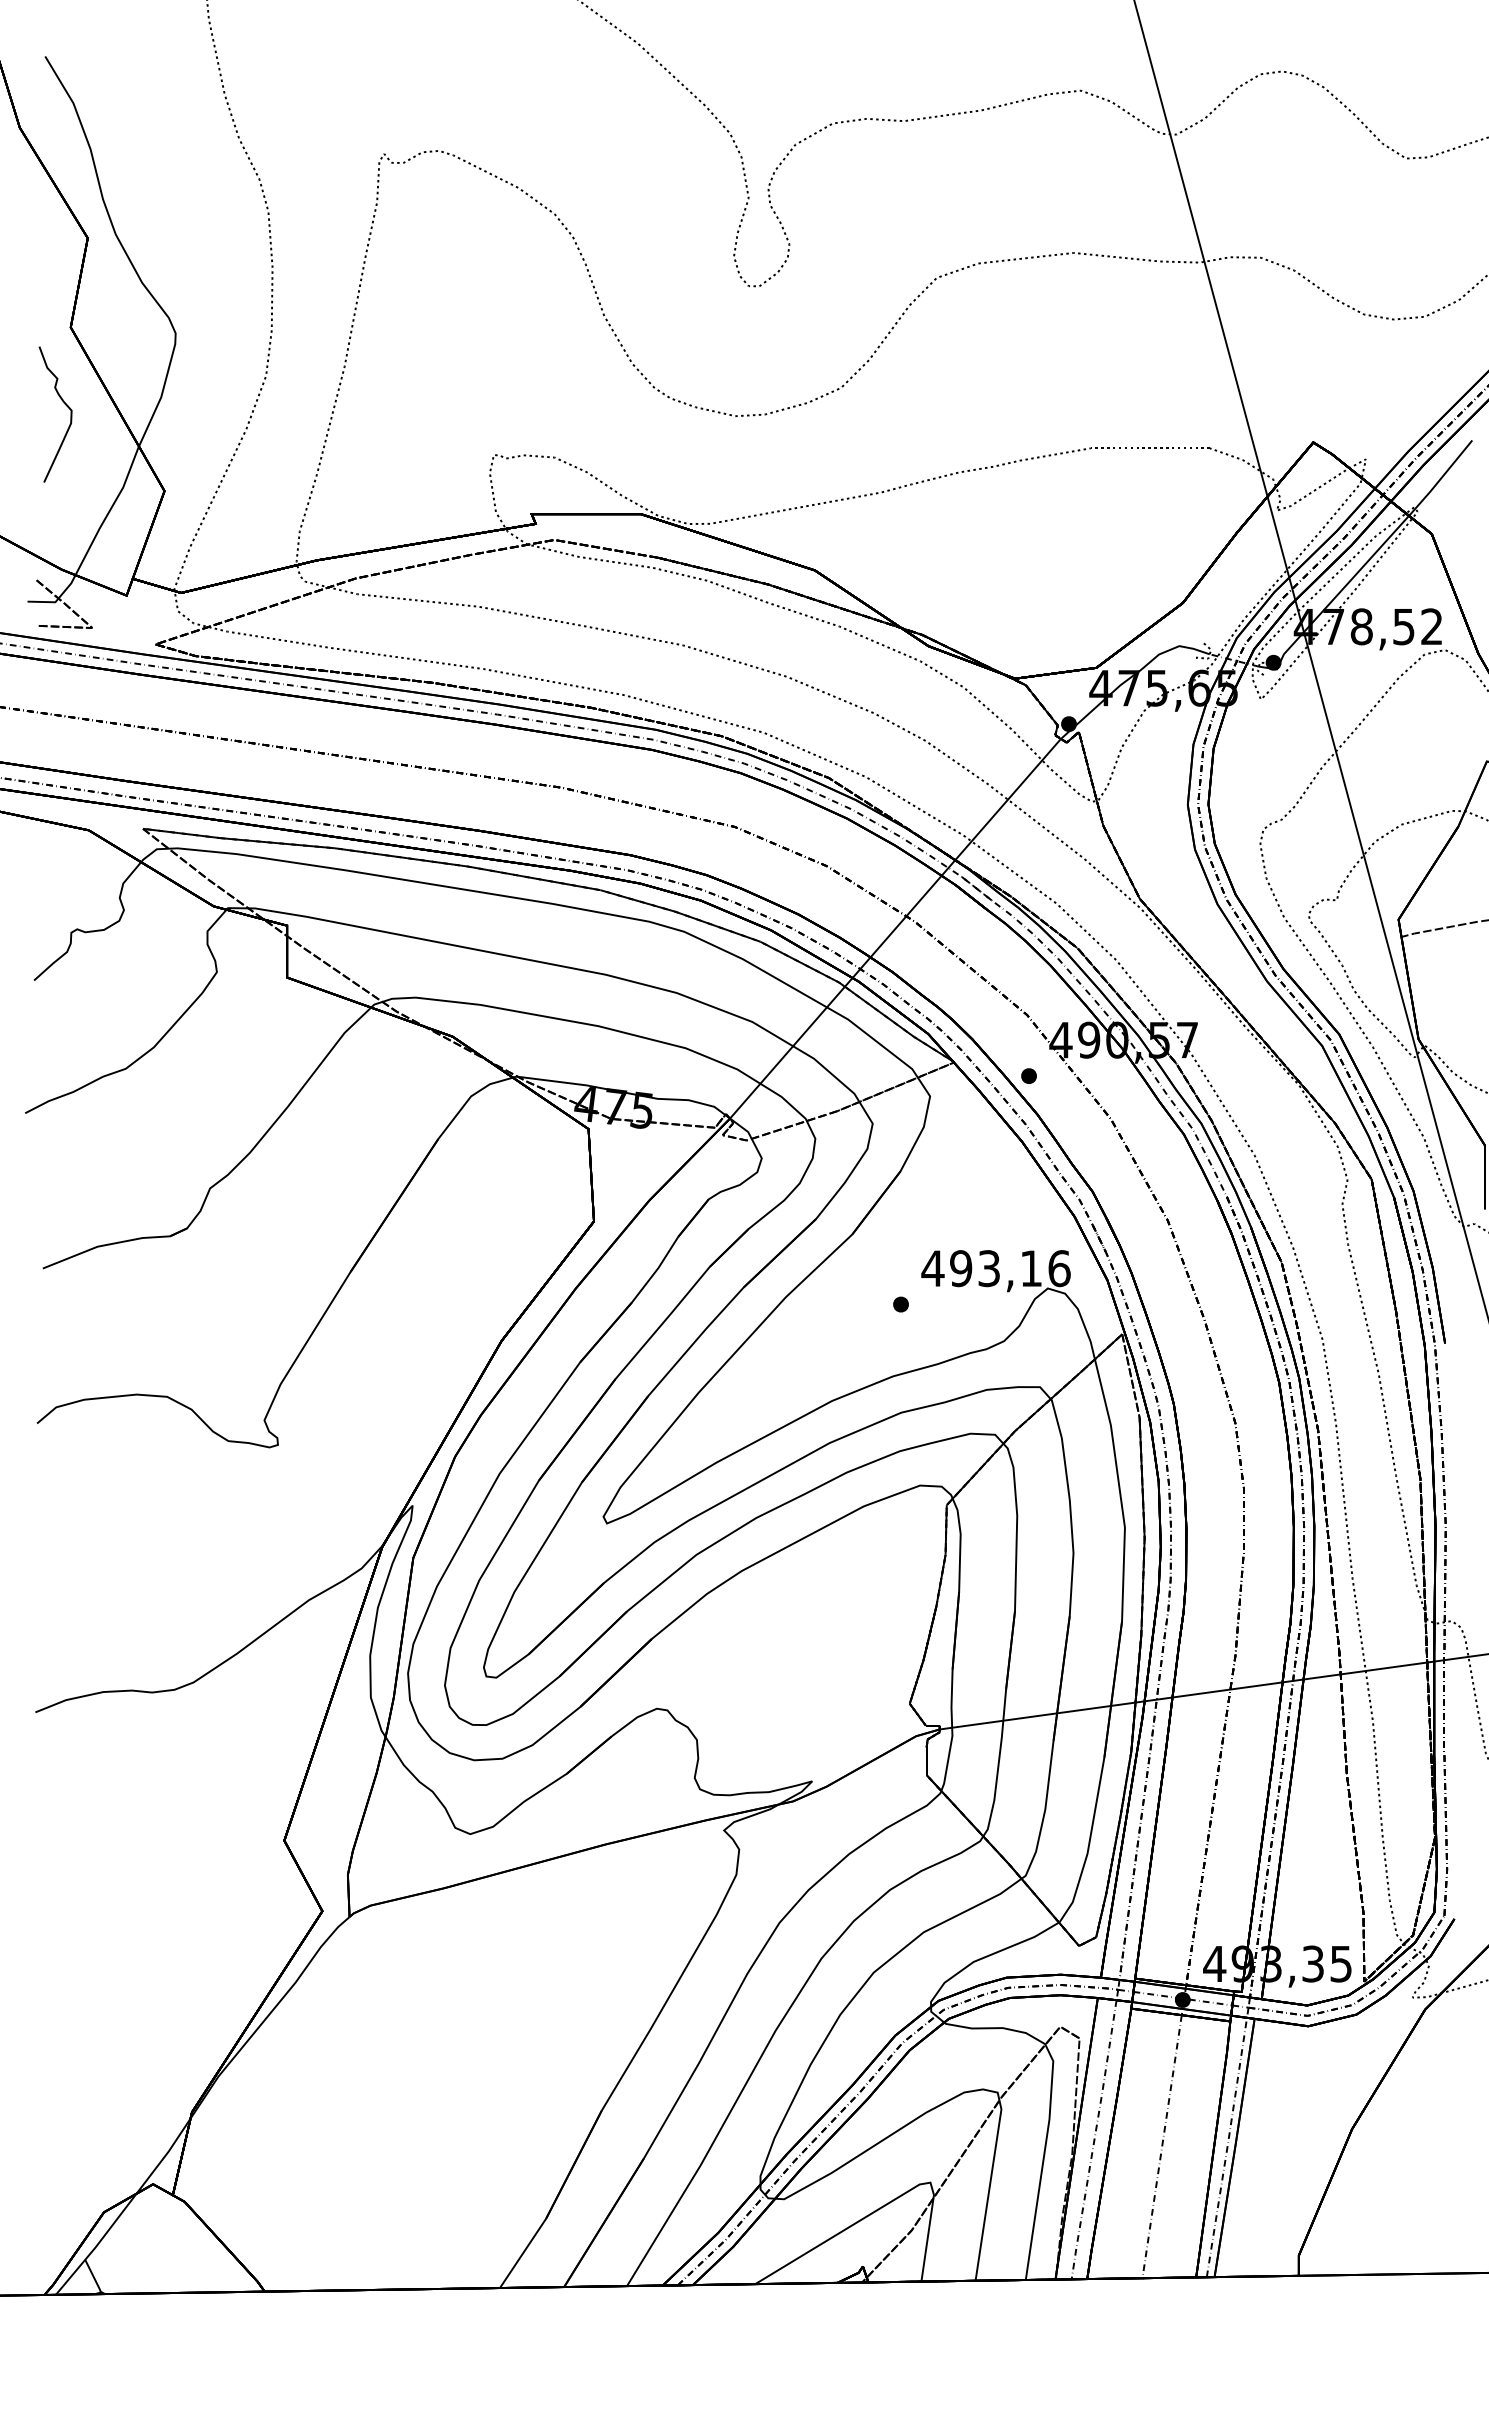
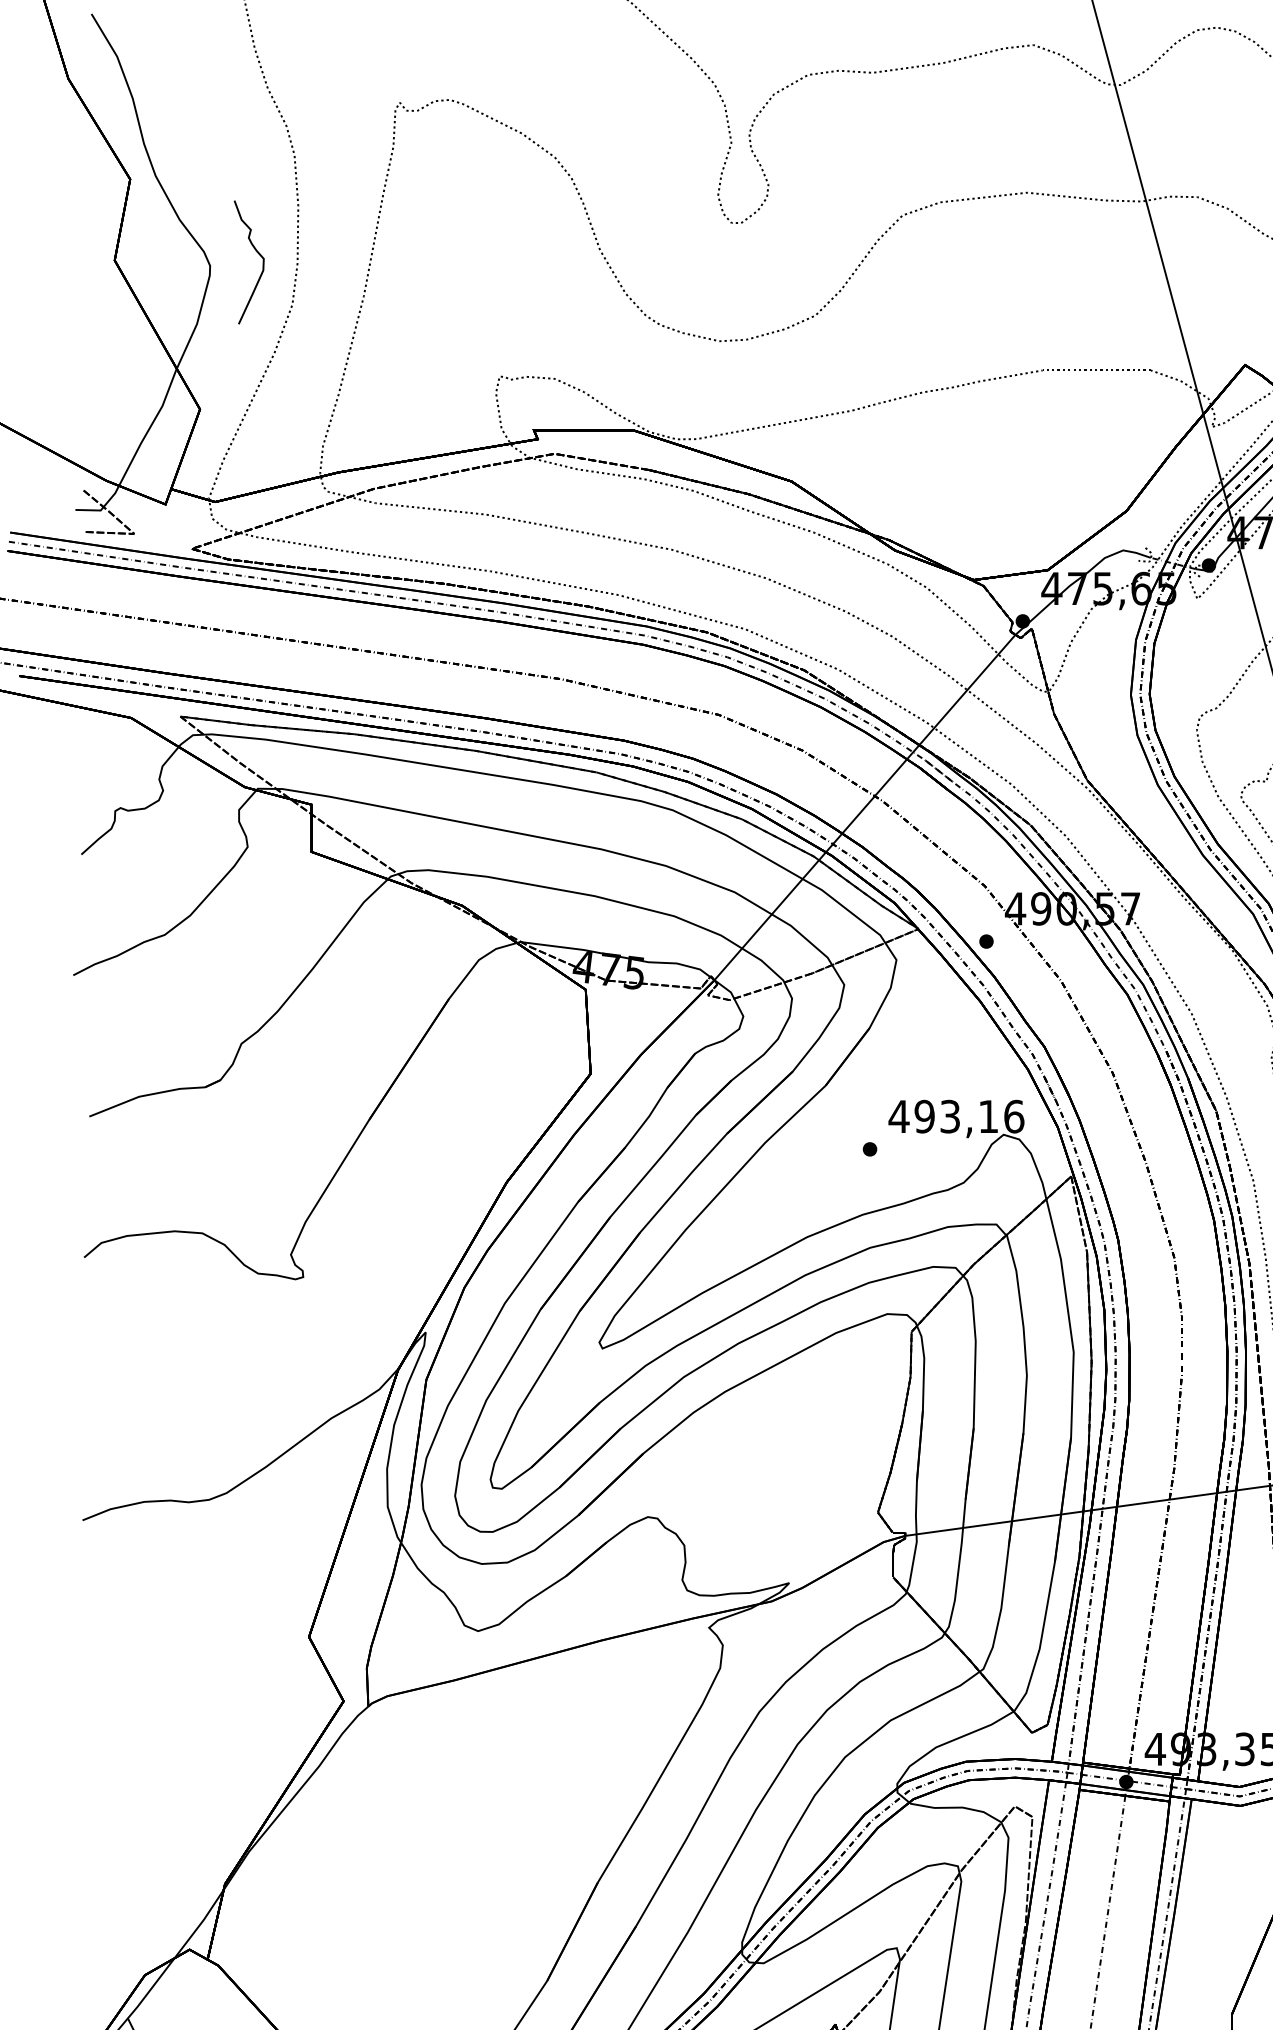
curve: (64, 404) -> (257, 253), moved

